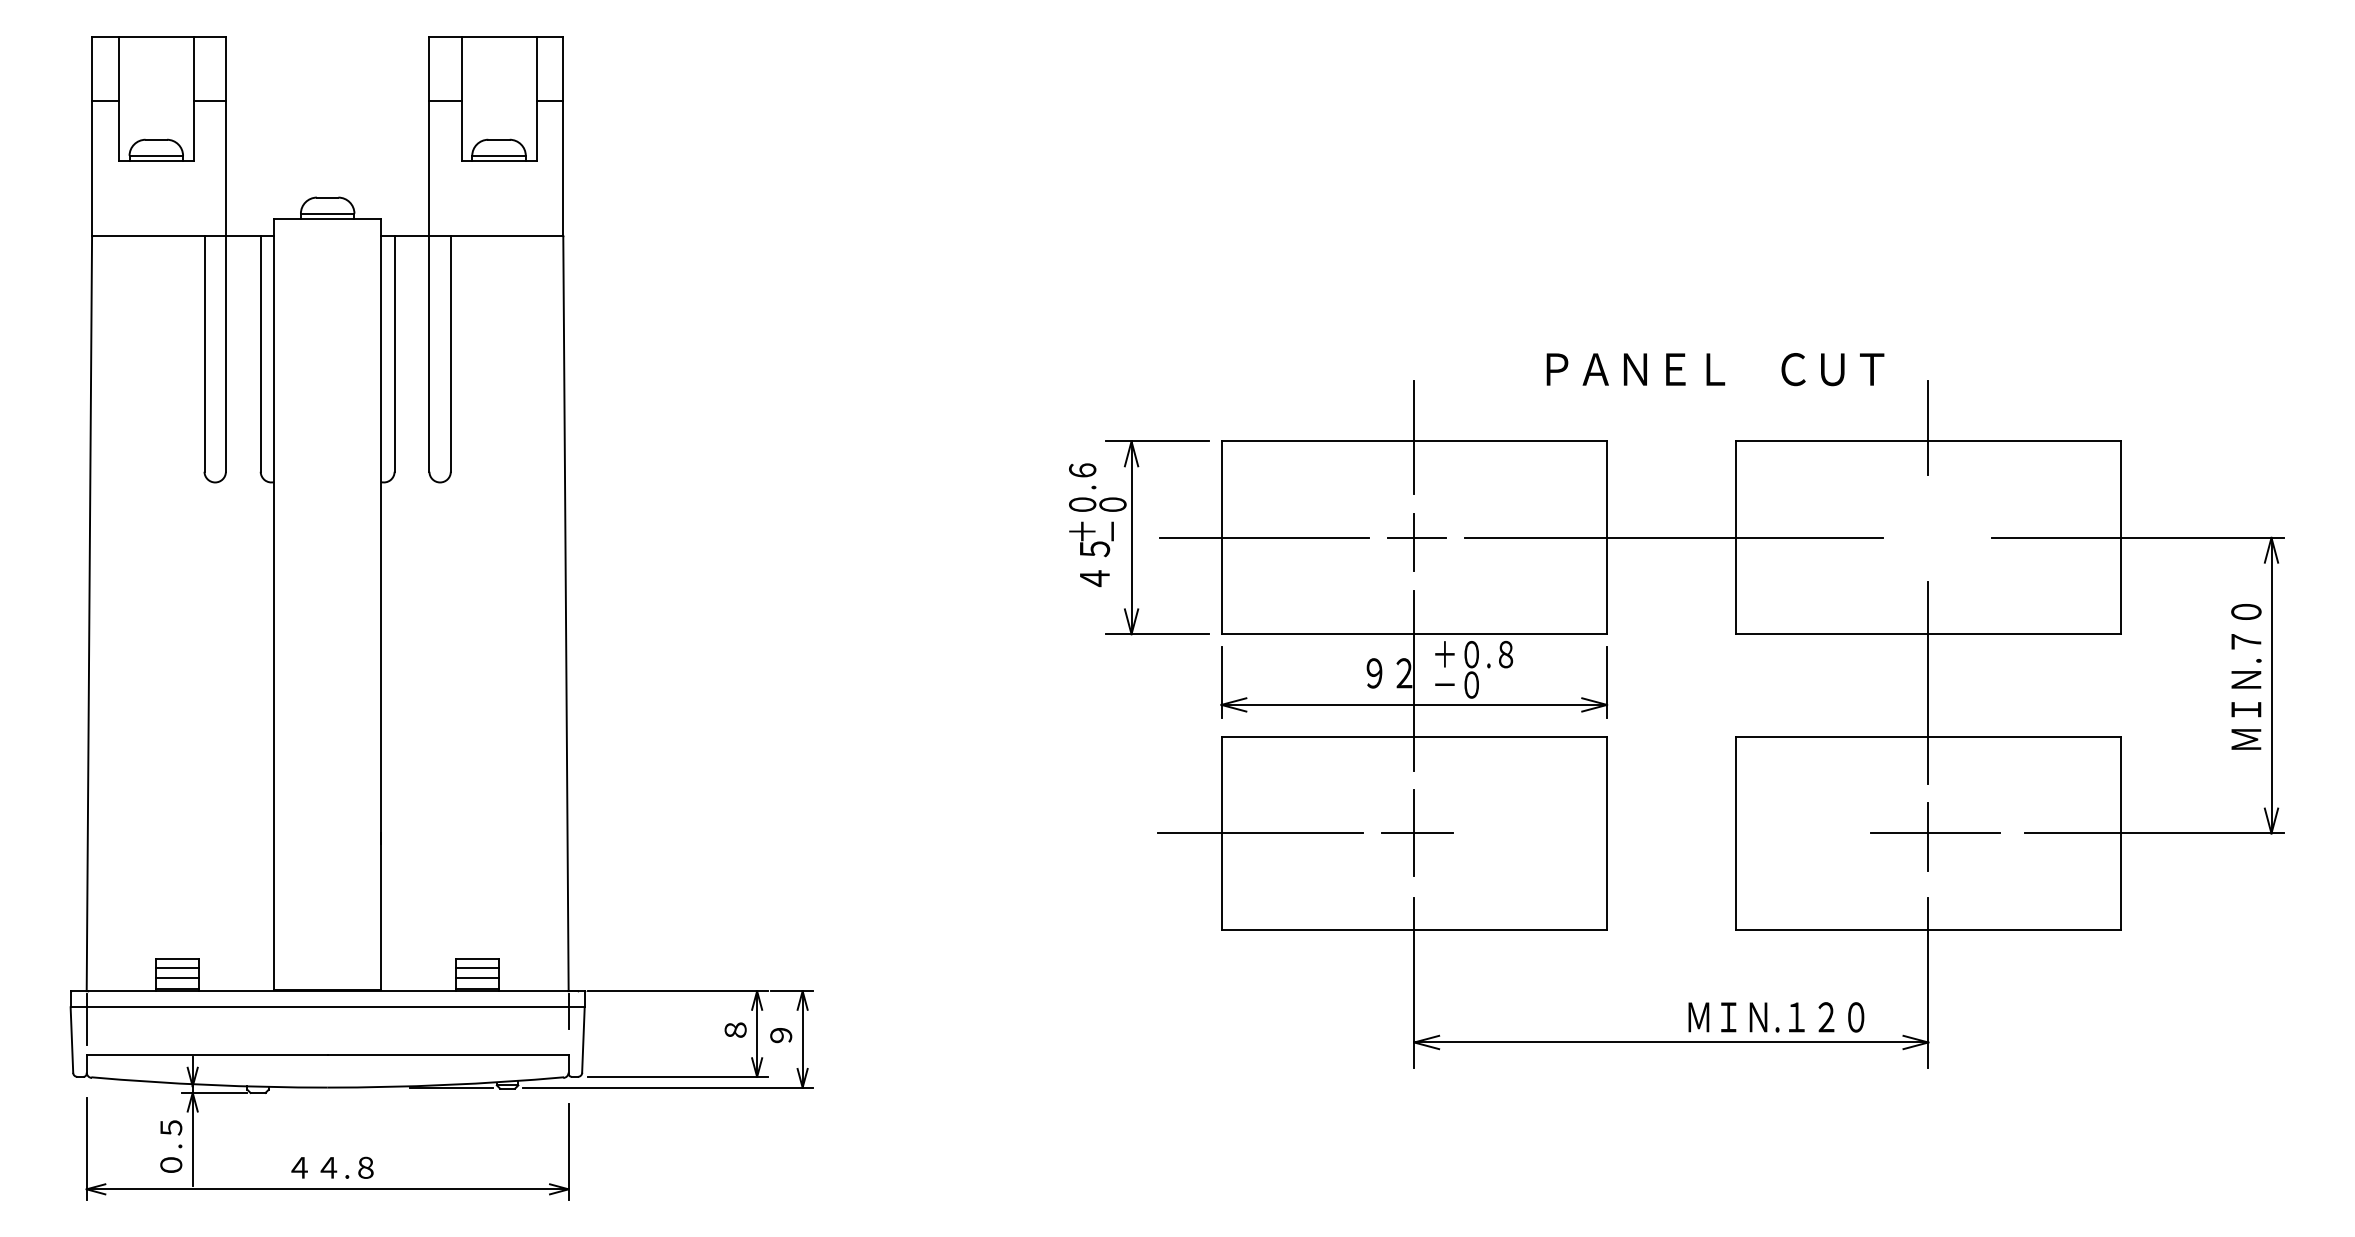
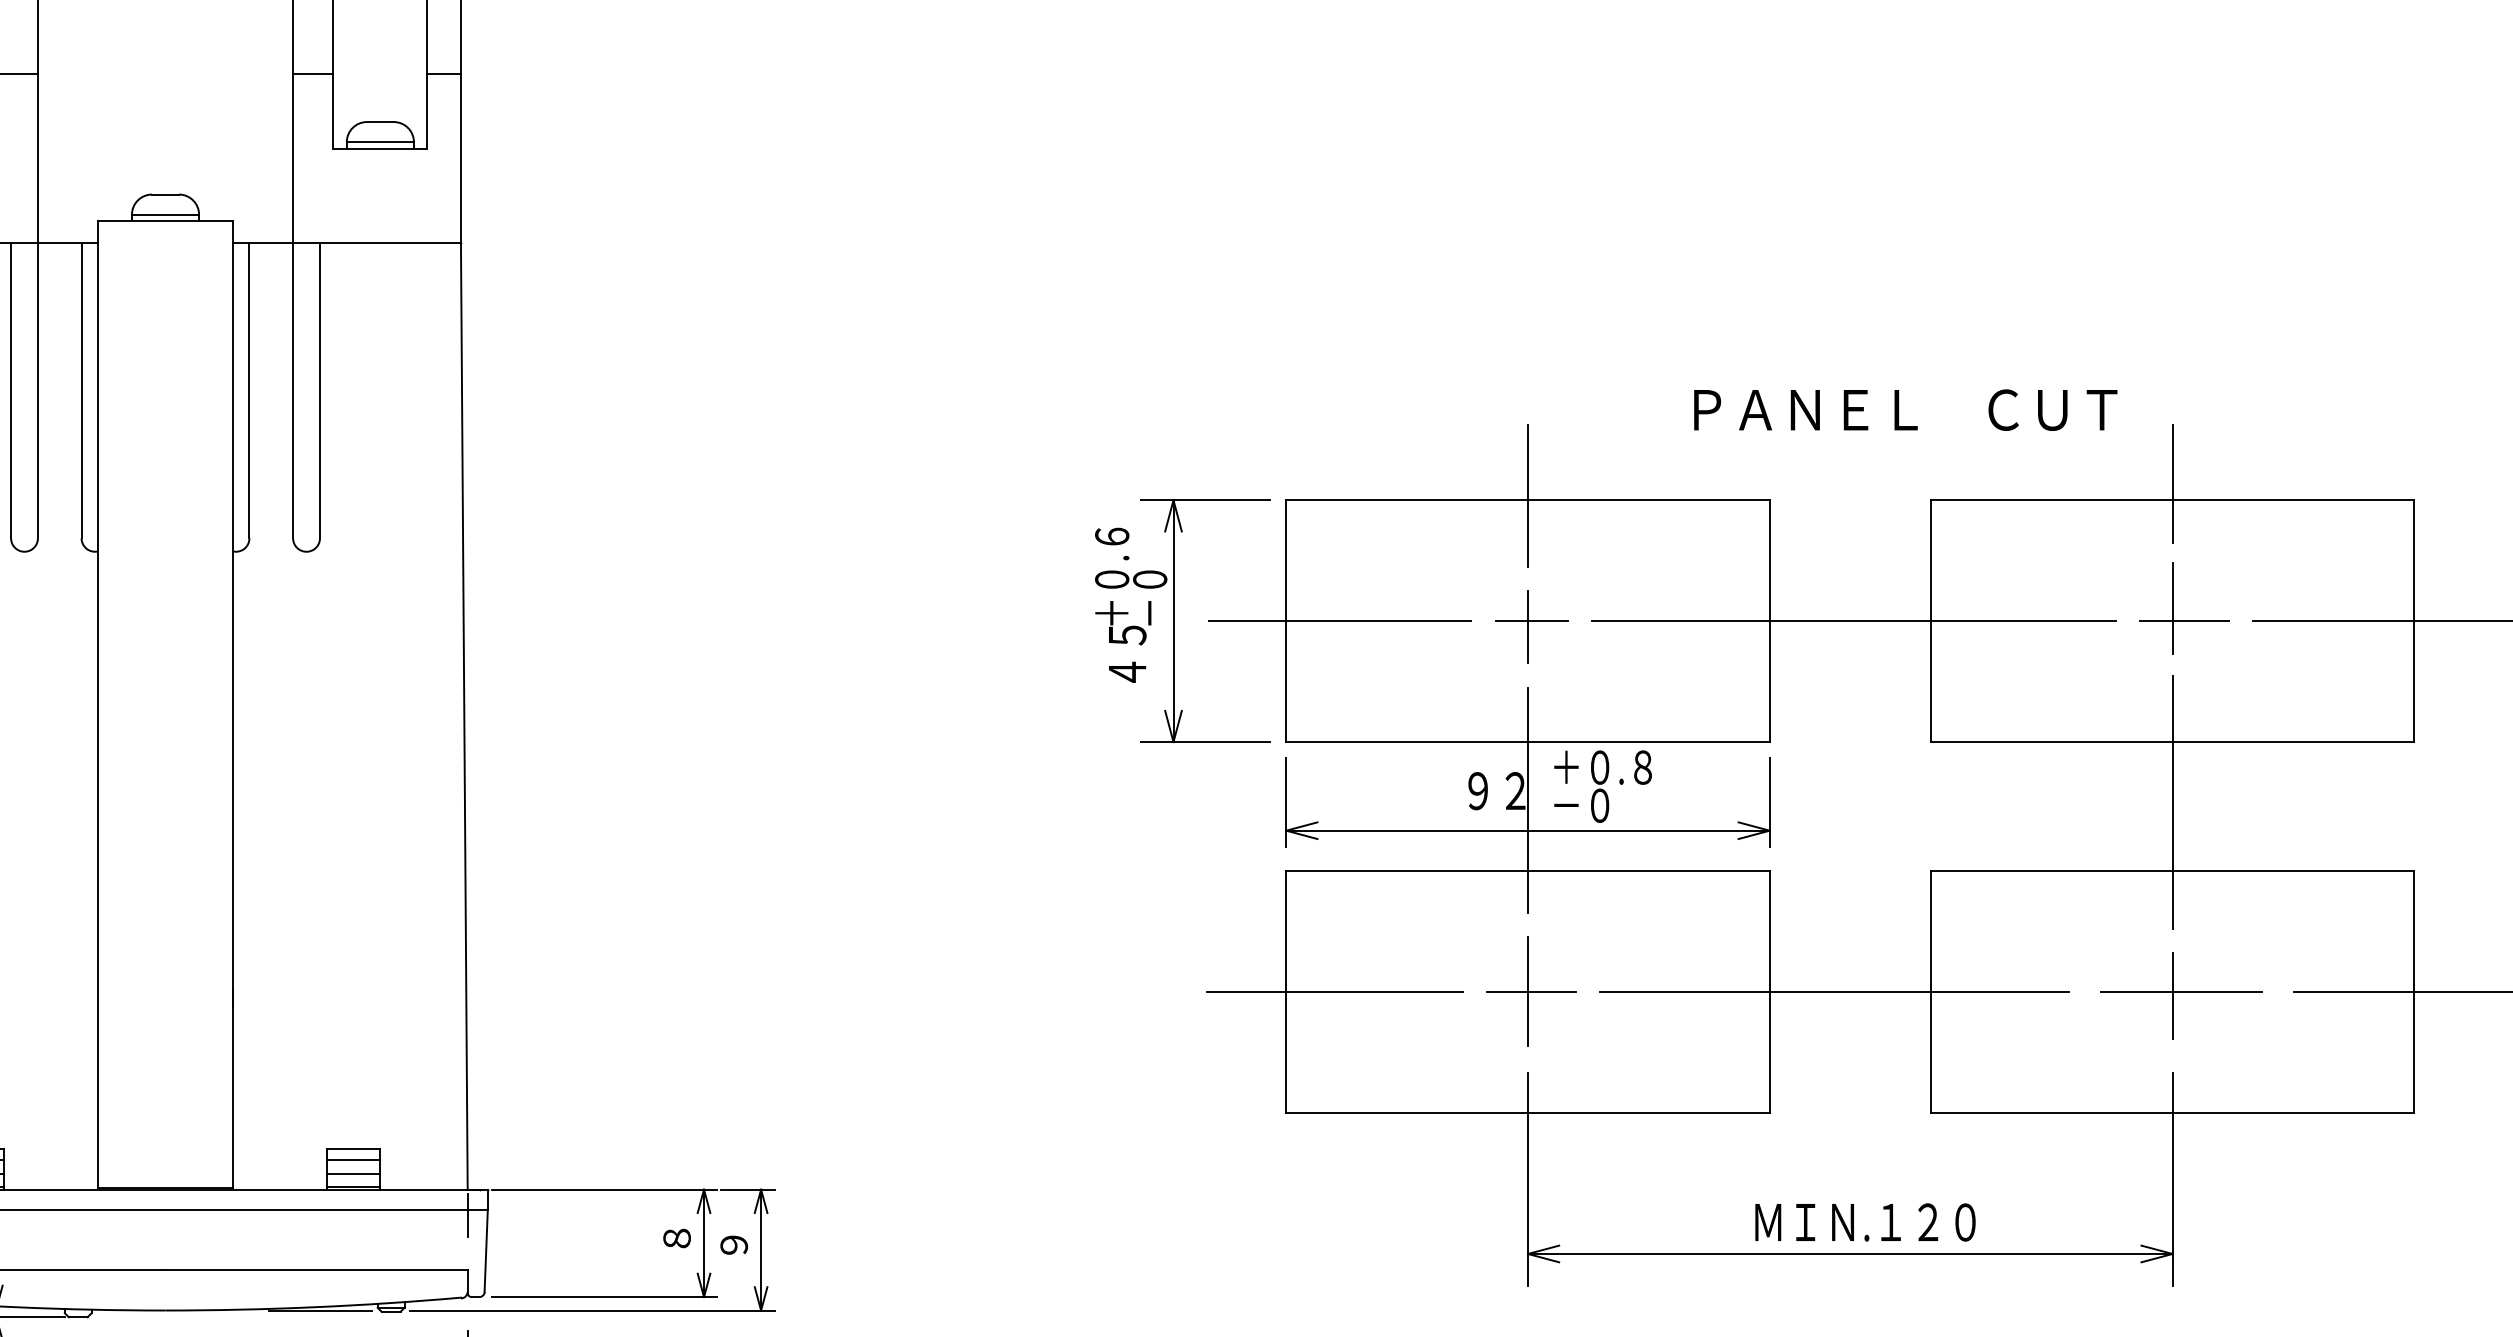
part: (1928, 527) -> (2172, 608), added
line: (1658, 833) -> (1834, 991), added
text: (1776, 1017) -> (1865, 1222), moved

